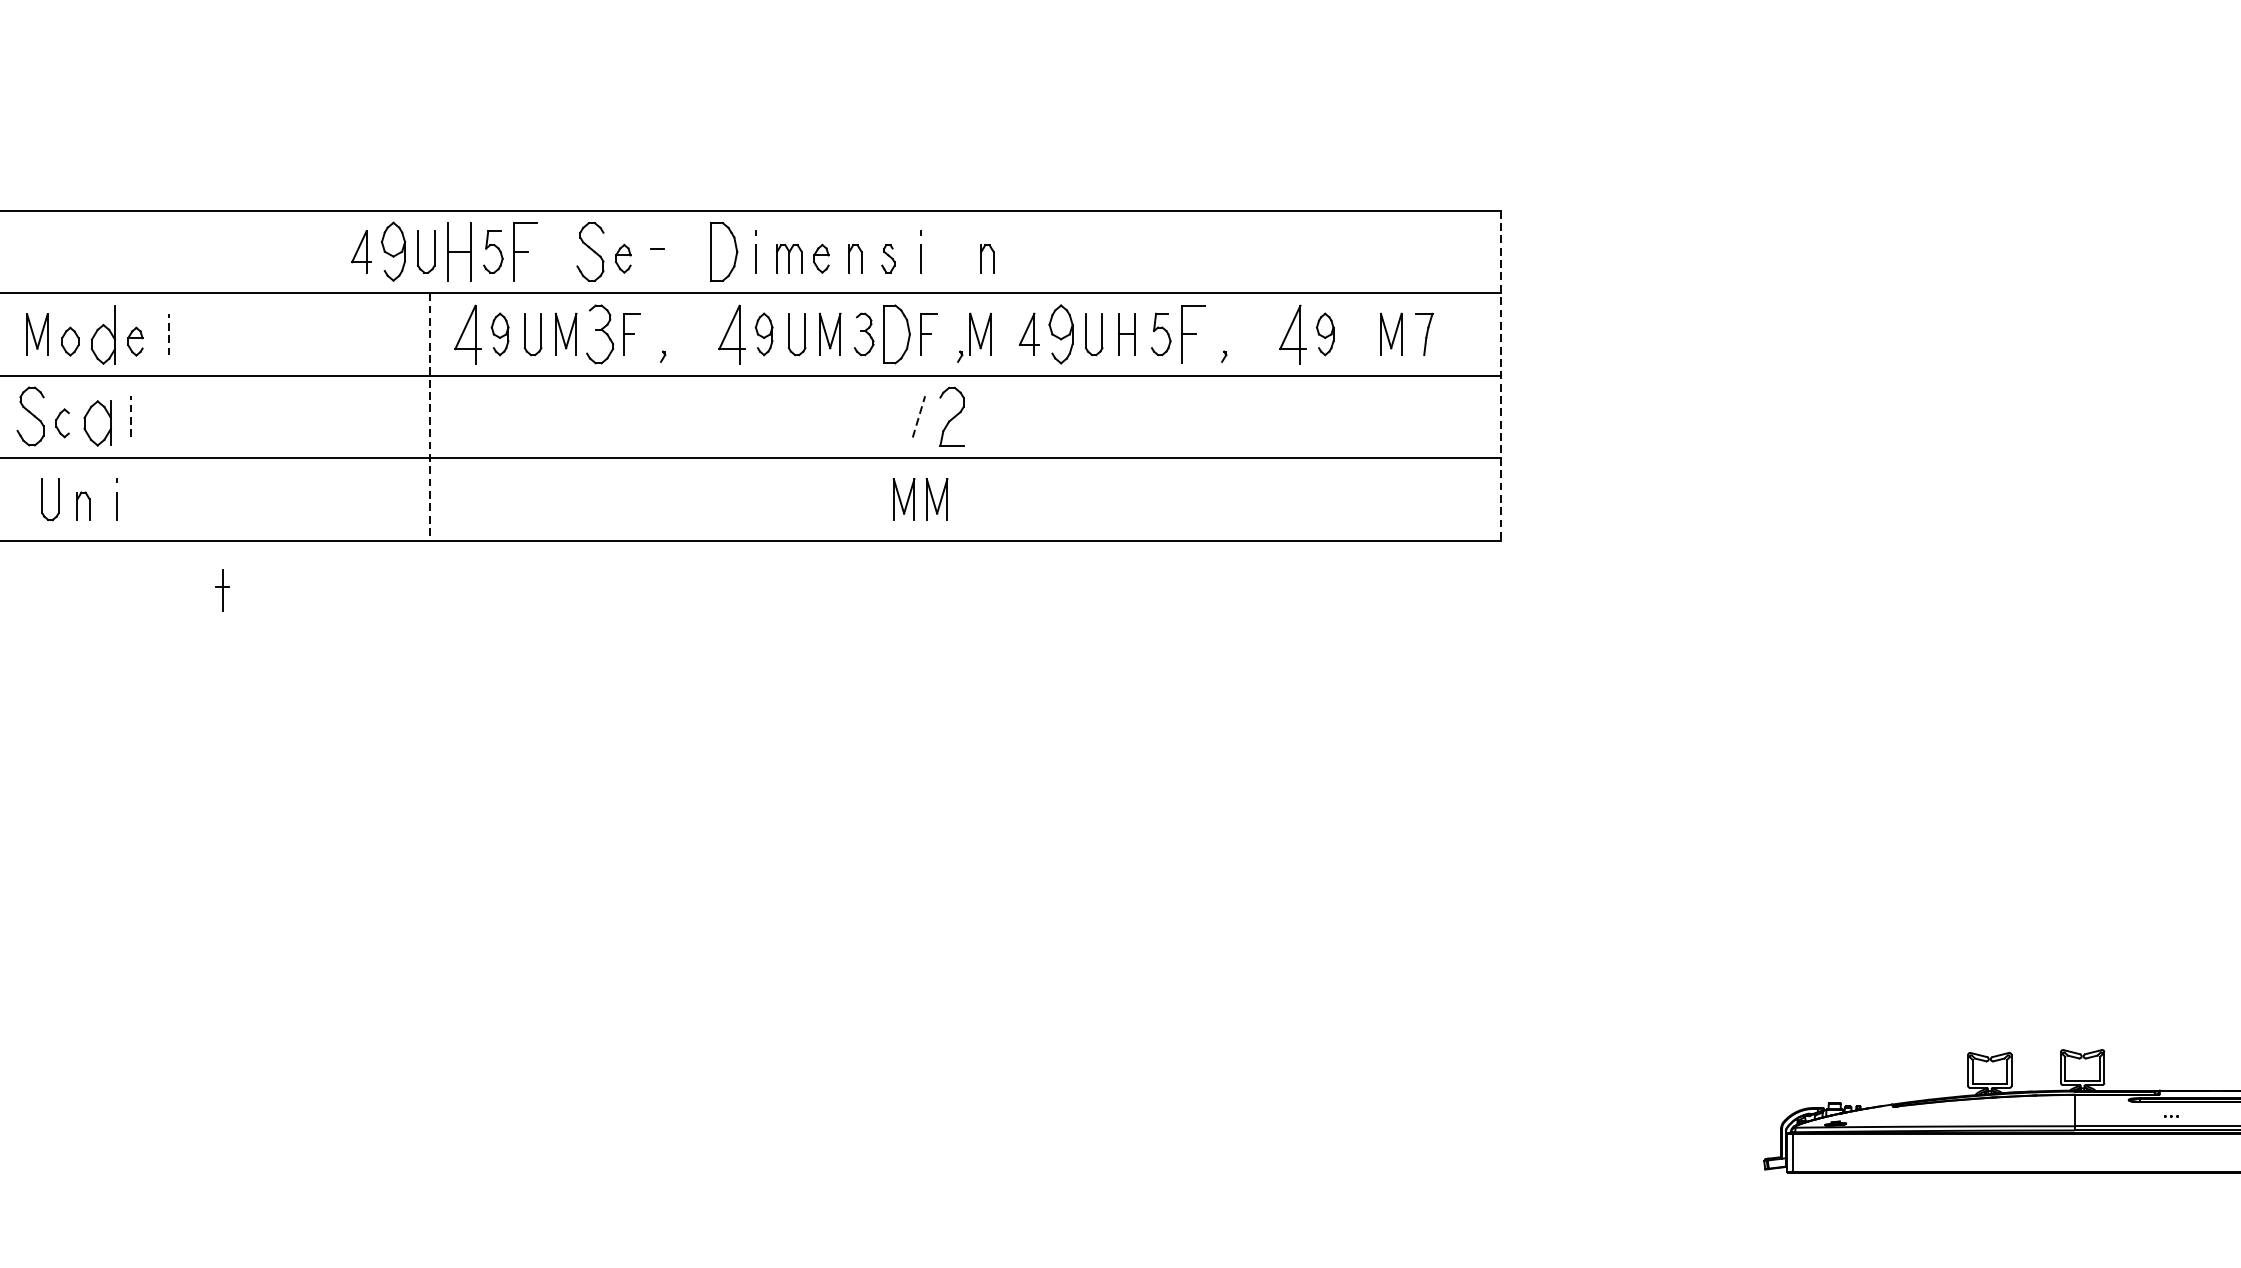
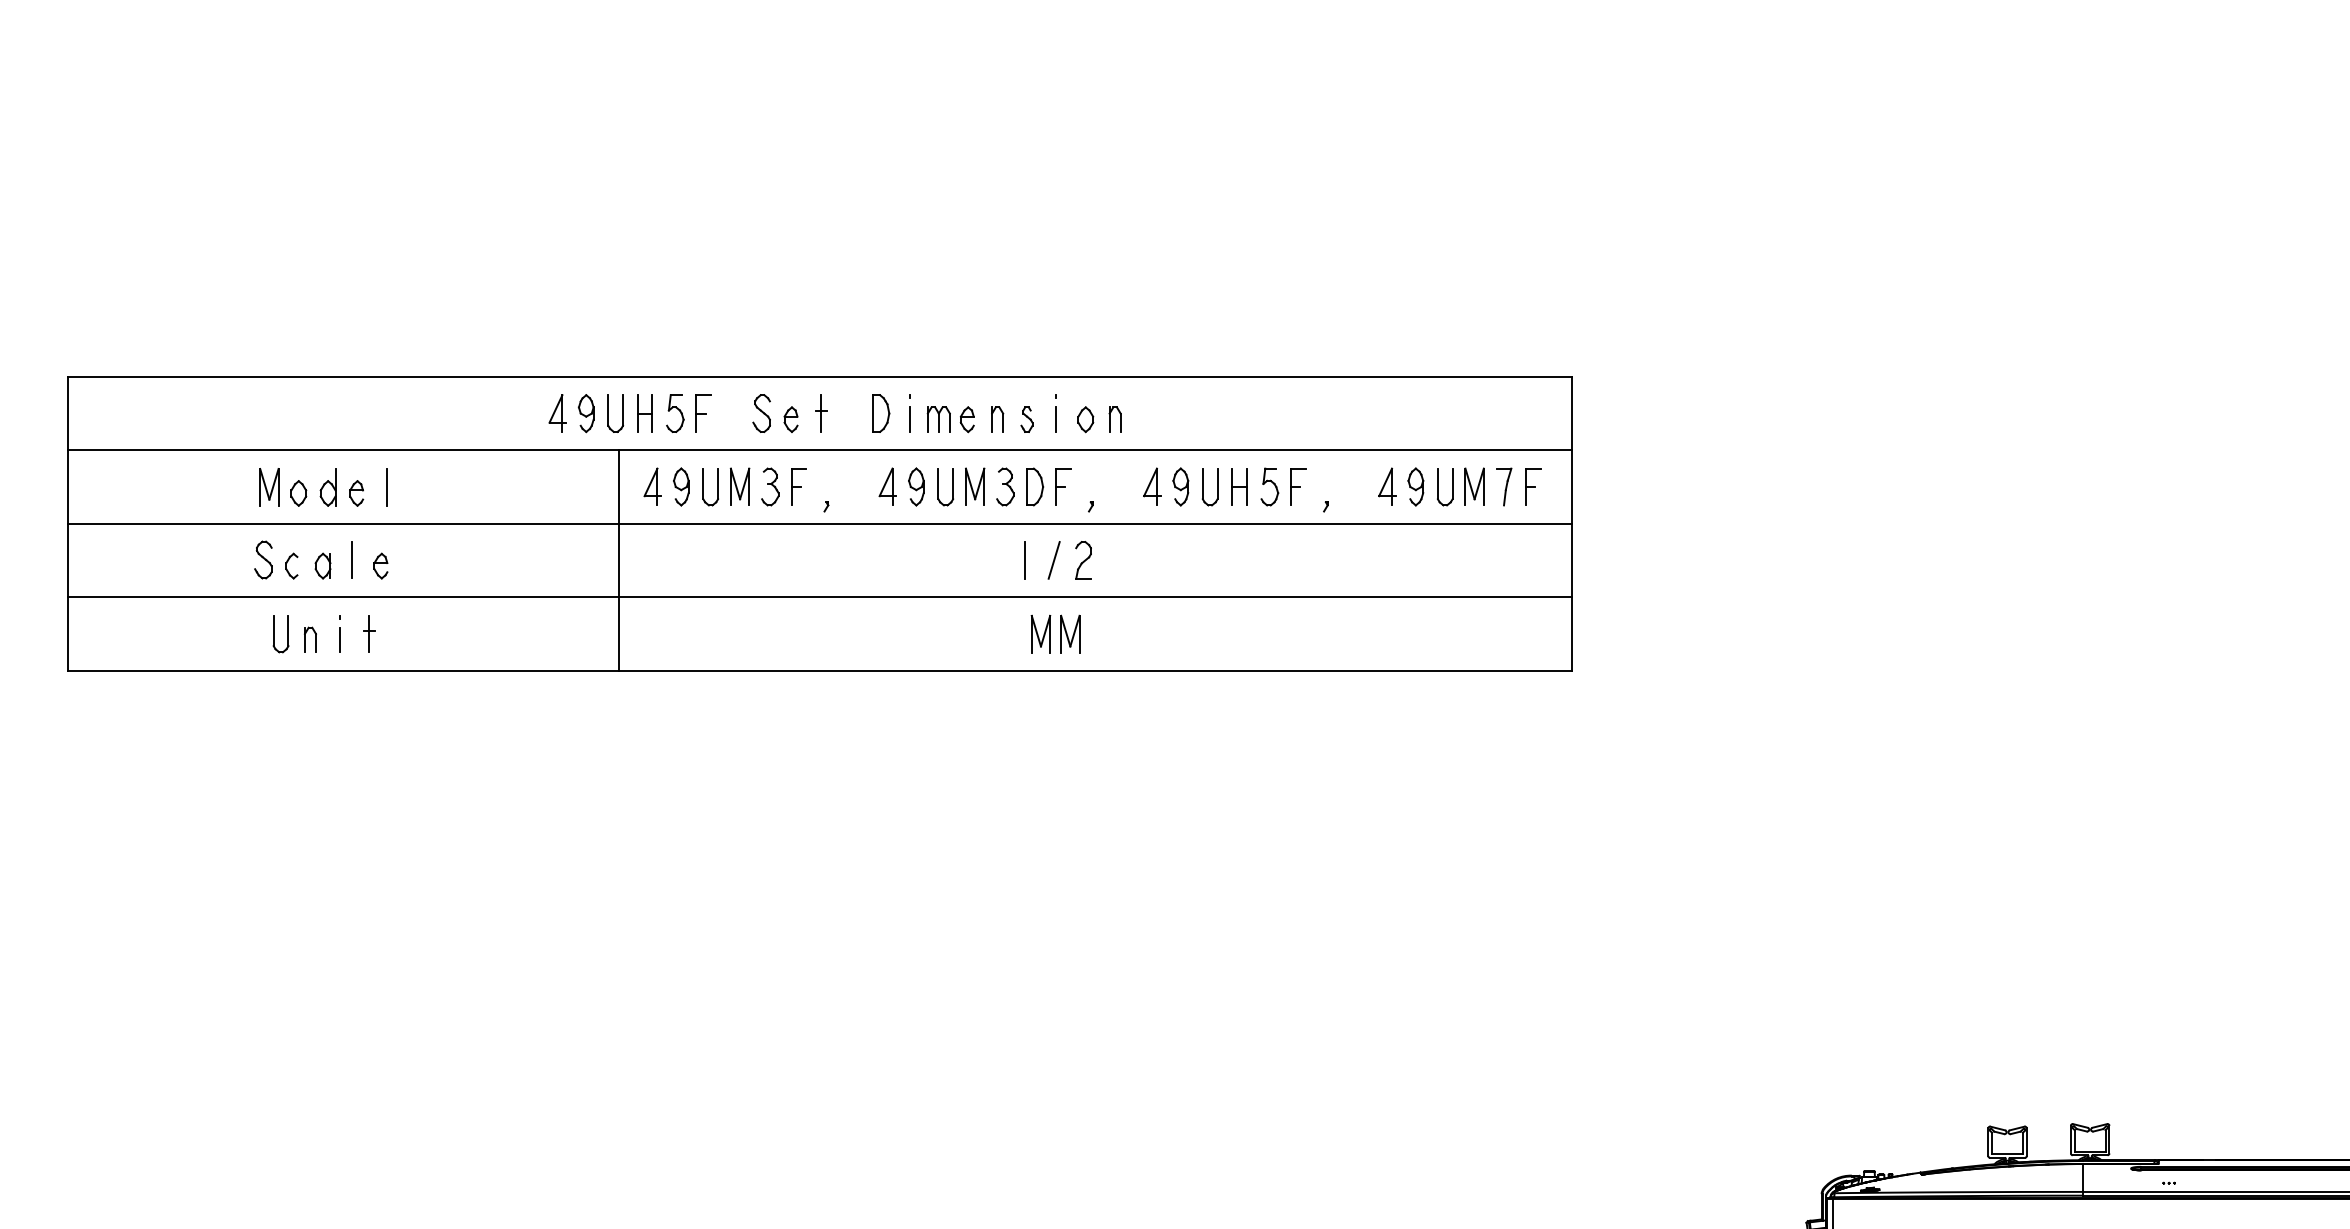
part: (392, 251) -> (585, 413), size x0.71
part: (458, 251) -> (644, 413), size x0.71
part: (525, 251) -> (703, 413), size x0.71
part: (590, 251) -> (761, 413), size x0.71
line: (657, 251) -> (821, 413), added
part: (724, 251) -> (881, 413), size x0.71
part: (954, 258) -> (1085, 419), added
line: (168, 333) -> (386, 486), dashed -> solid
part: (467, 333) -> (652, 486), size x0.71
part: (600, 333) -> (770, 486), size x0.71
part: (731, 333) -> (887, 486), size x0.71
part: (897, 333) -> (1035, 486), size x0.71
part: (981, 333) -> (1109, 486), removed
part: (1060, 333) -> (1180, 486), size x0.71
part: (1193, 333) -> (1298, 486), size x0.71
part: (1293, 333) -> (1387, 486), size x0.71
part: (1457, 333) -> (1533, 486), added
part: (102, 334) -> (327, 487), size x0.71
part: (1350, 334) -> (1438, 487), added
line: (1501, 375) -> (1572, 523), dashed -> solid
part: (30, 415) -> (263, 559), size x0.71
line: (130, 415) -> (352, 559), dashed -> solid
line: (919, 415) -> (1054, 559), dashed -> solid
line: (885, 416) -> (1024, 560), added
part: (951, 416) -> (1083, 560), size x0.71
line: (430, 418) -> (619, 561), dashed -> solid
part: (97, 422) -> (322, 565), size x0.62
part: (162, 422) -> (380, 565), added
part: (222, 589) -> (369, 633), moved

